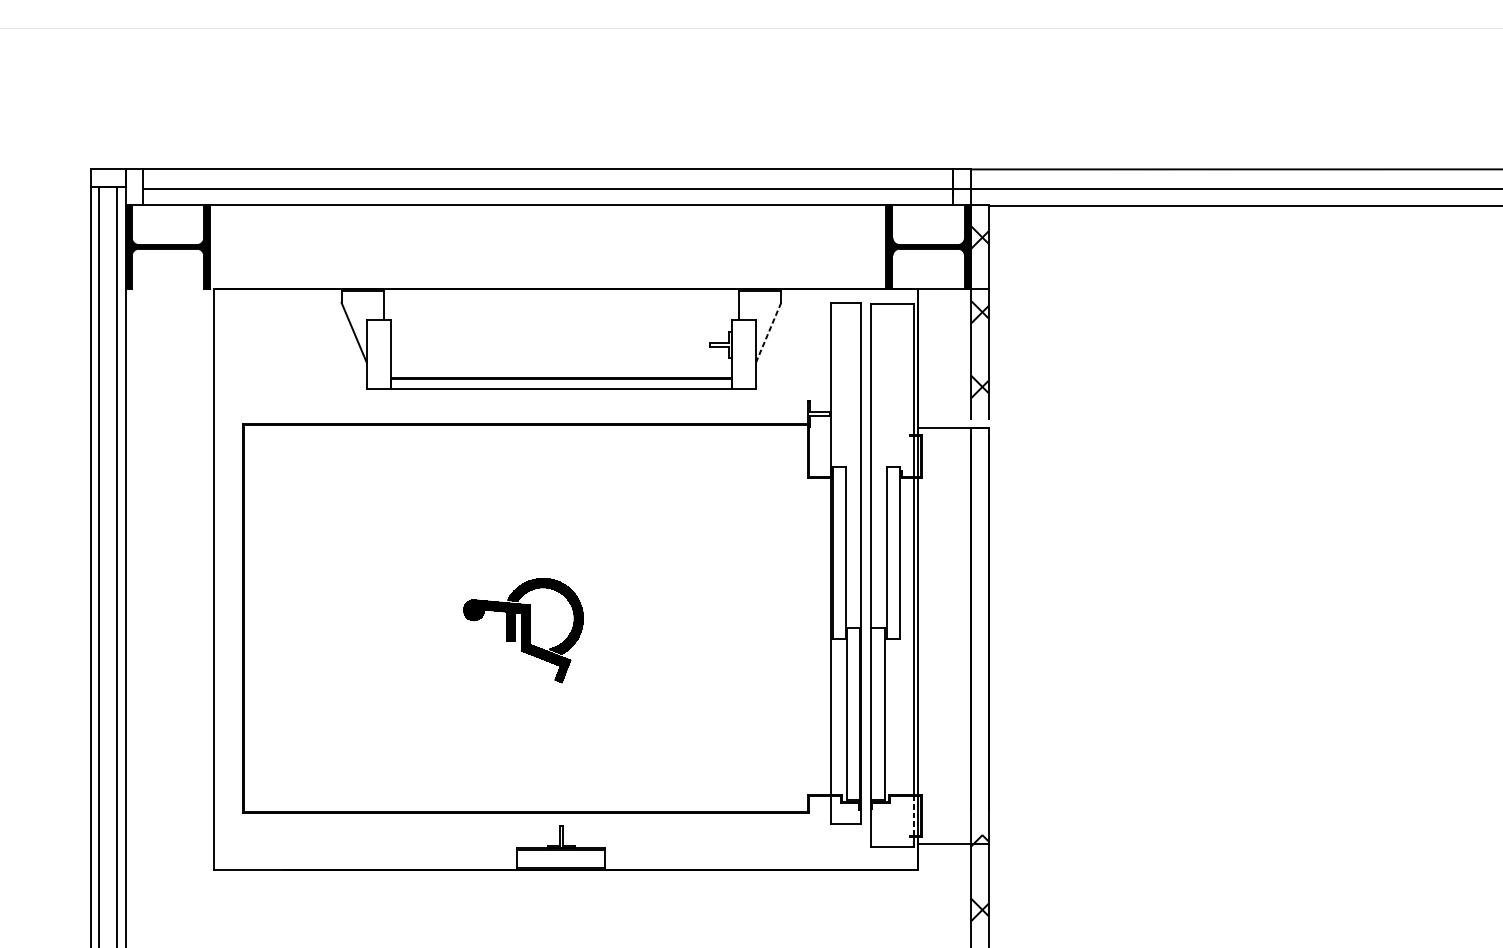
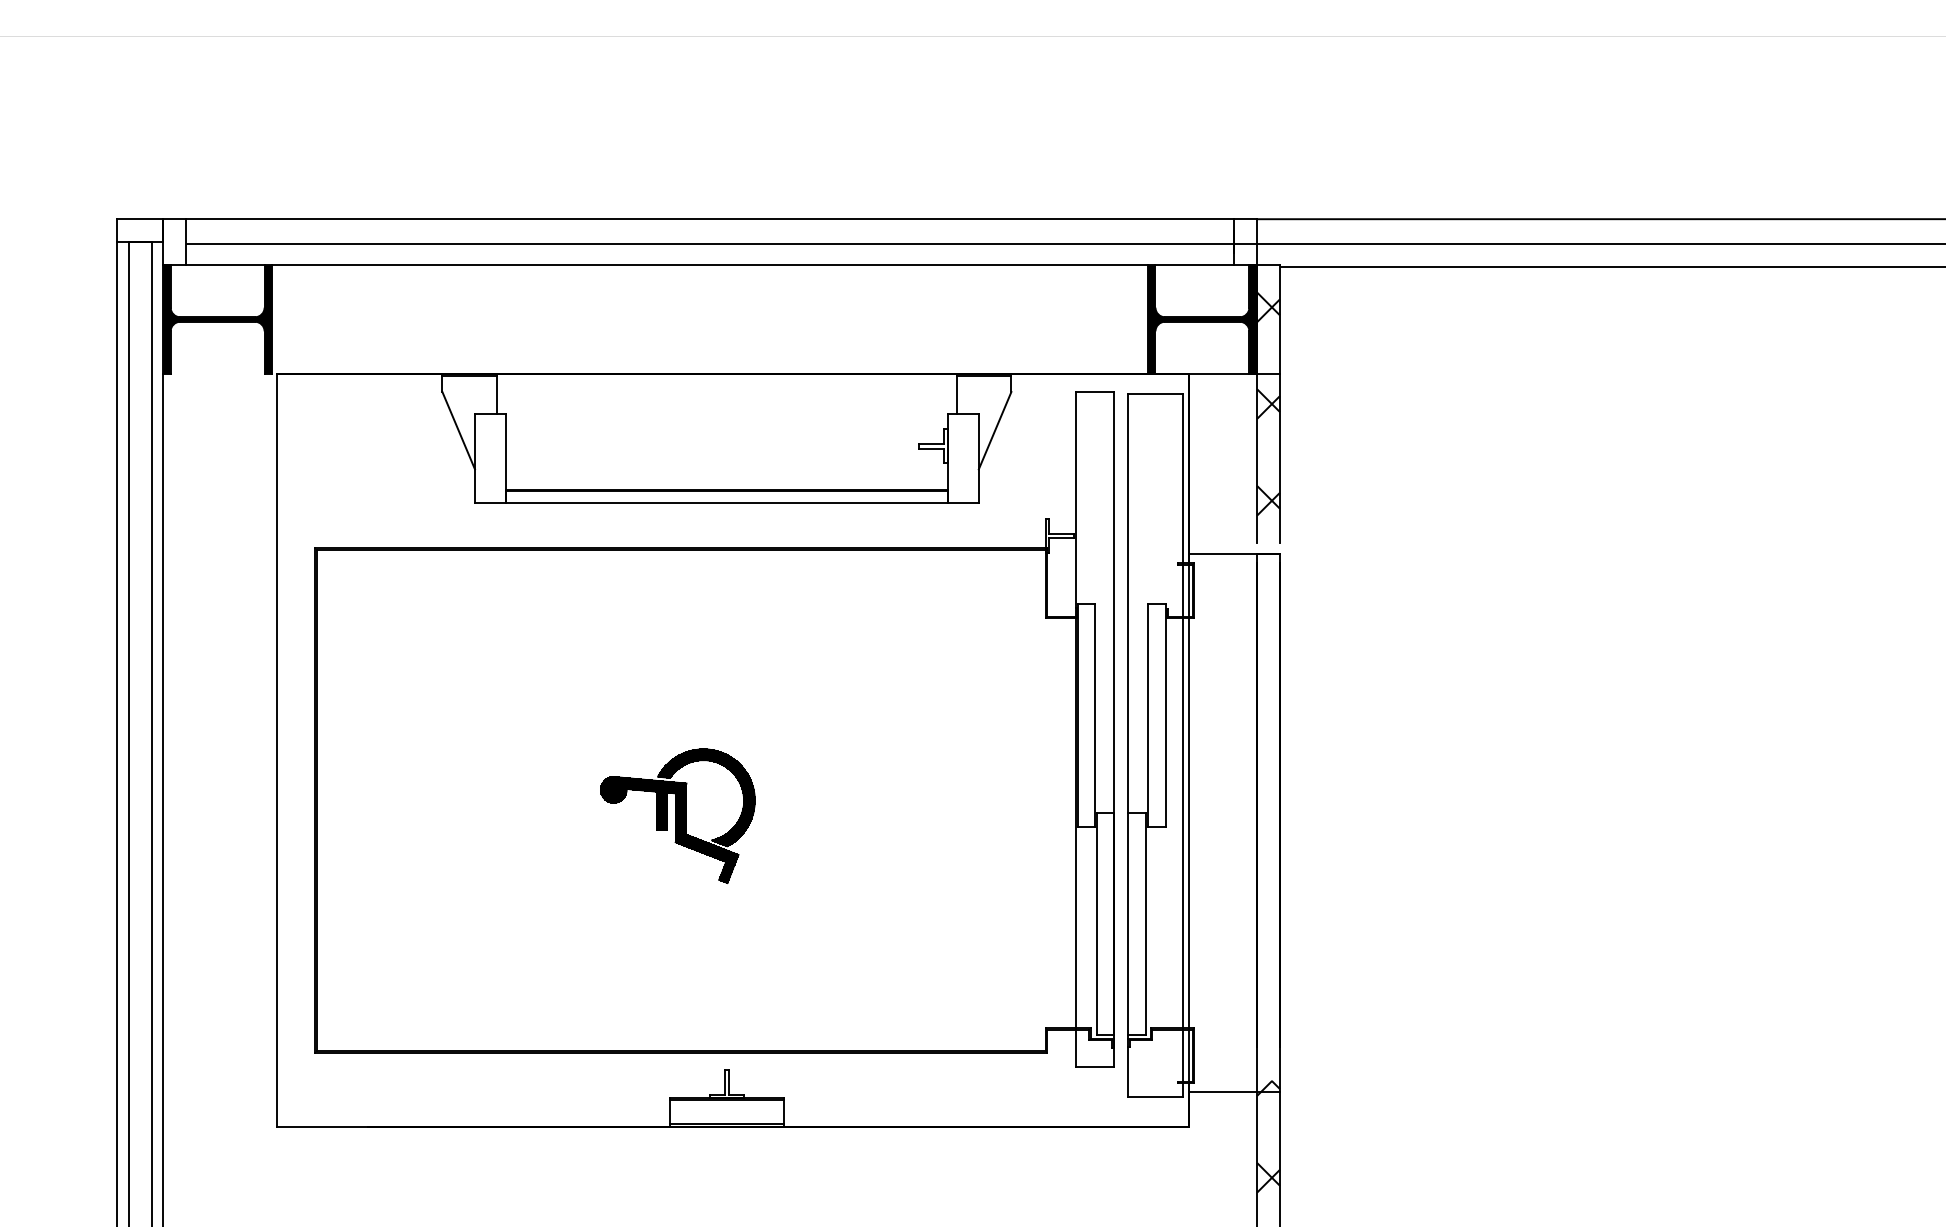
line: (768, 332) -> (995, 430), dashed -> solid
line: (913, 815) -> (1182, 1055), dashed -> solid

